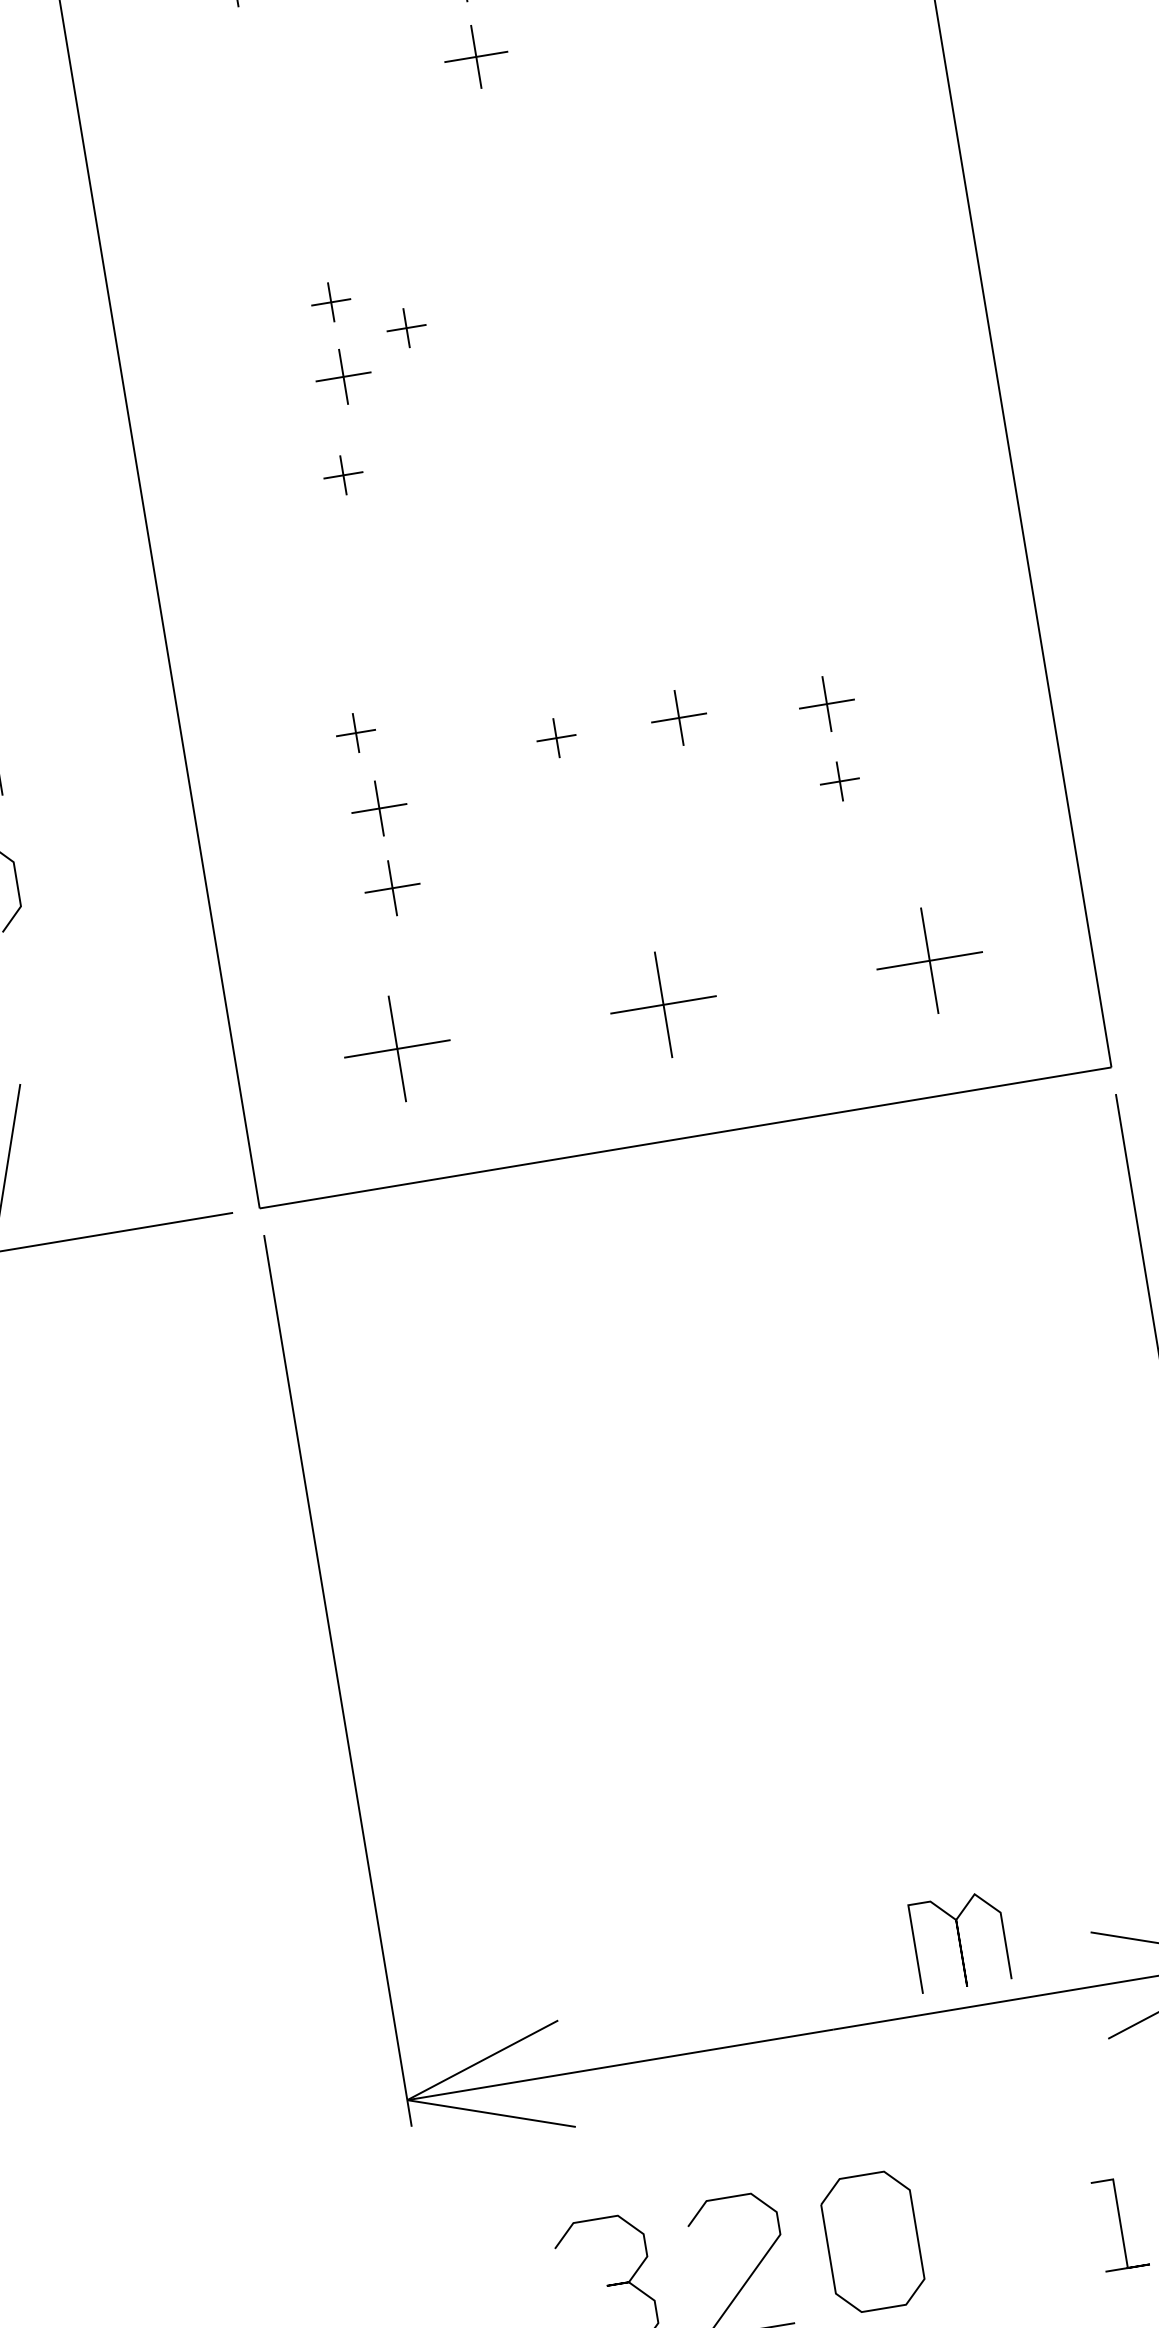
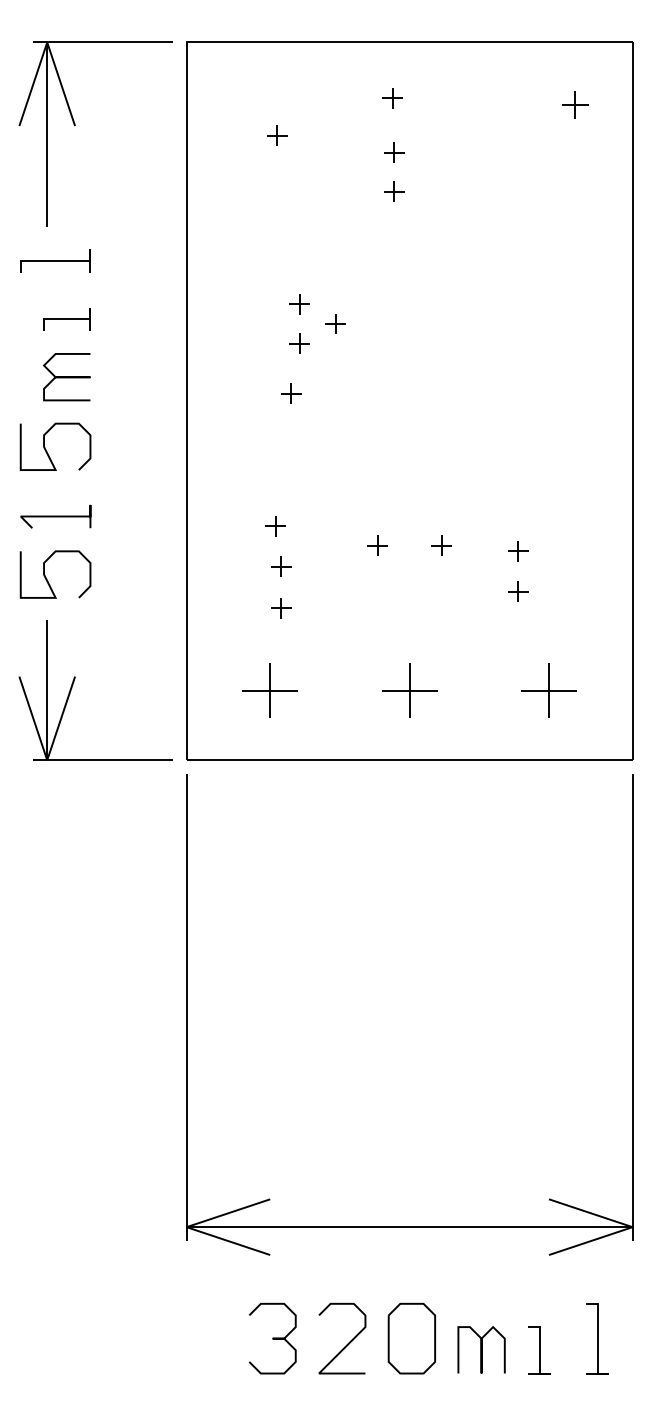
part: (476, 56) -> (394, 191), size x0.62
part: (343, 376) -> (299, 343), size x0.71
part: (827, 704) -> (518, 551), size x0.71
part: (678, 717) -> (441, 545), size x0.71
part: (379, 808) -> (281, 566), size x0.71
part: (392, 888) -> (281, 608), size x0.71
curve: (959, 1940) -> (481, 1349), moved

